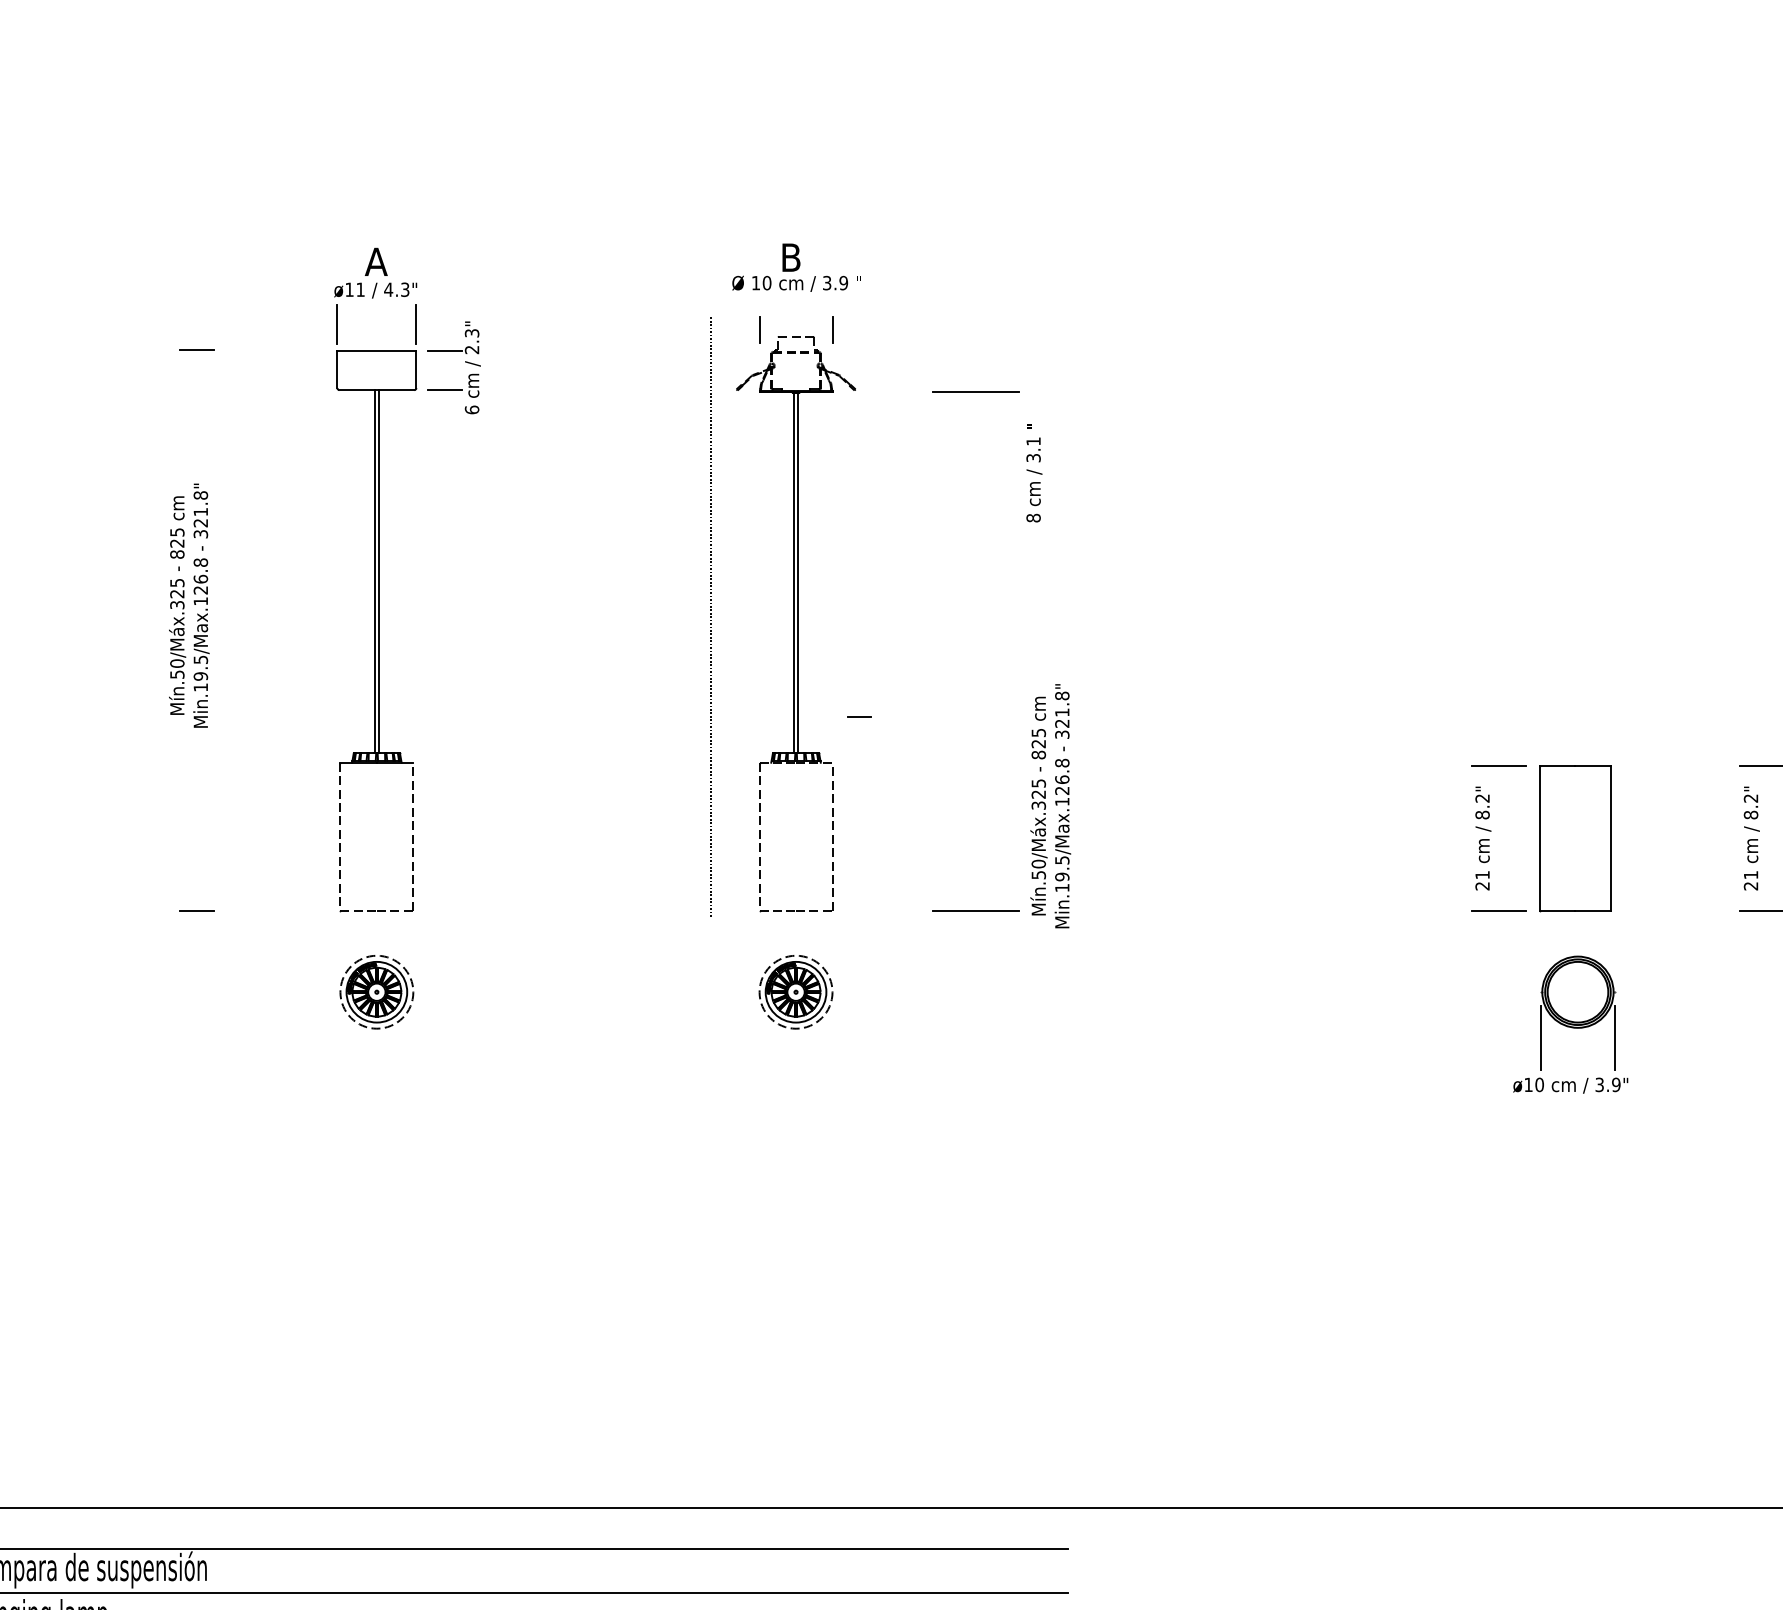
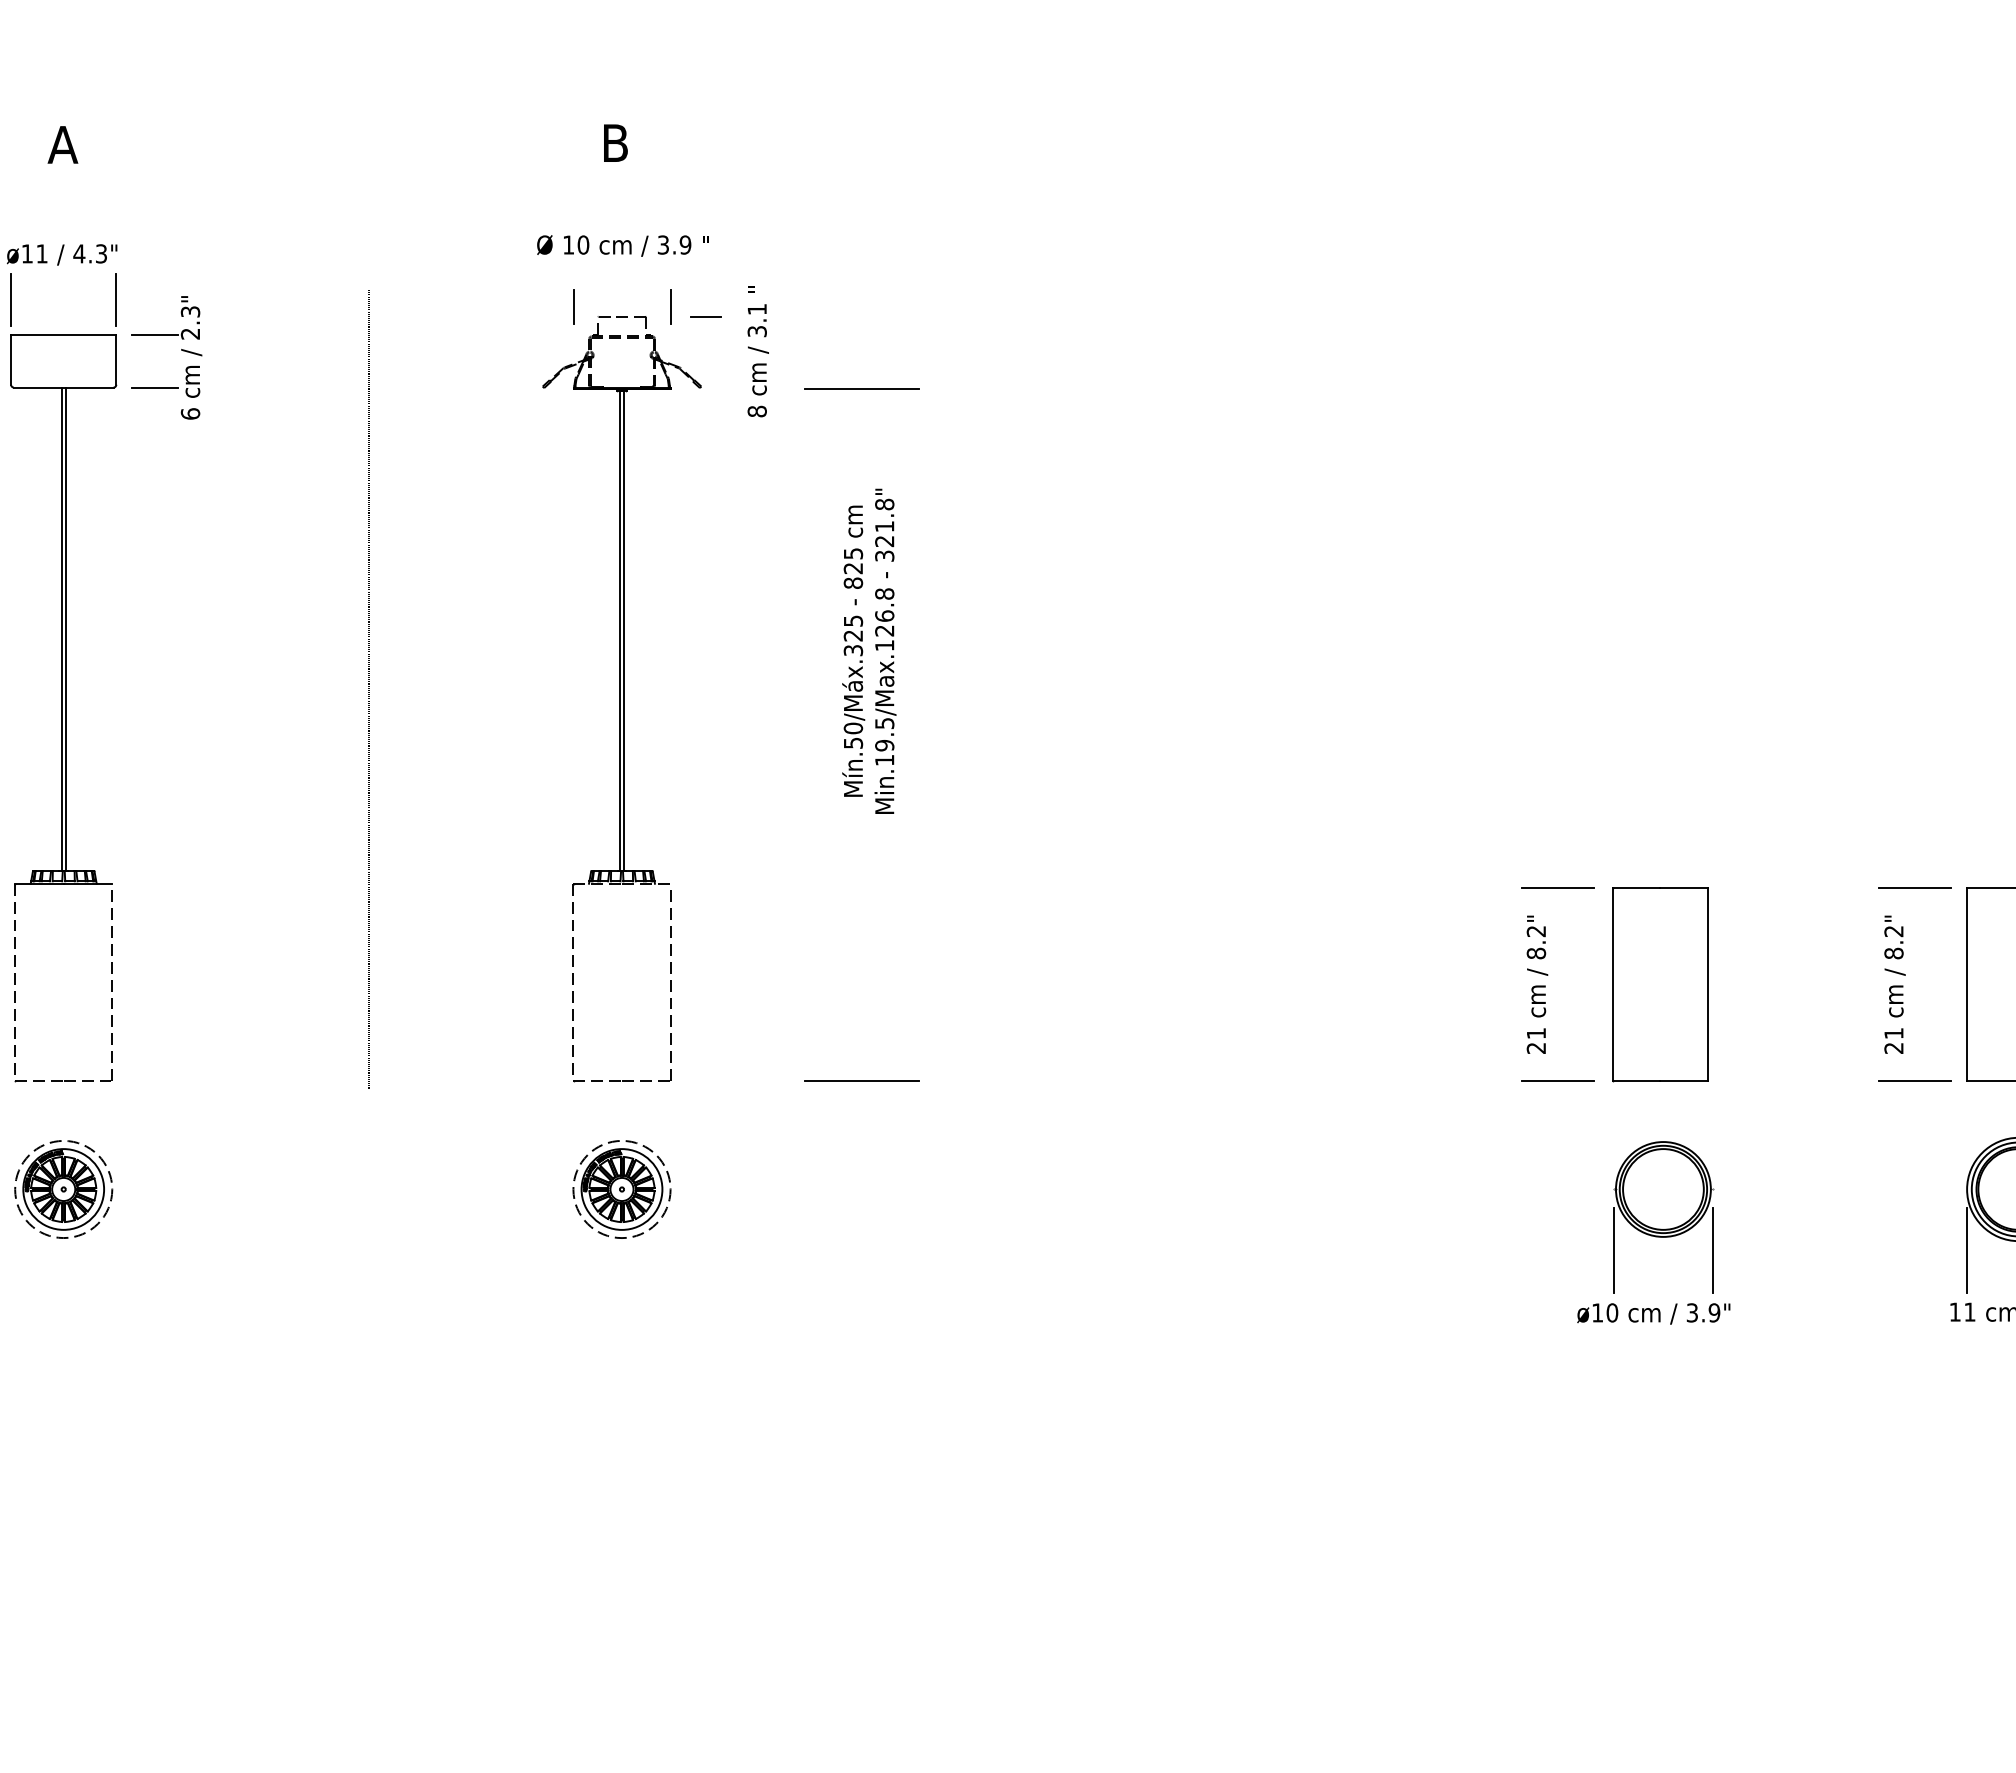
text: (791, 257) -> (615, 142), moved
text: (376, 261) -> (63, 144), moved
text: (1034, 473) -> (758, 352), moved
line: (710, 616) -> (368, 689), moved
line: (859, 716) -> (706, 316), moved
text: (1050, 806) -> (869, 651), moved

